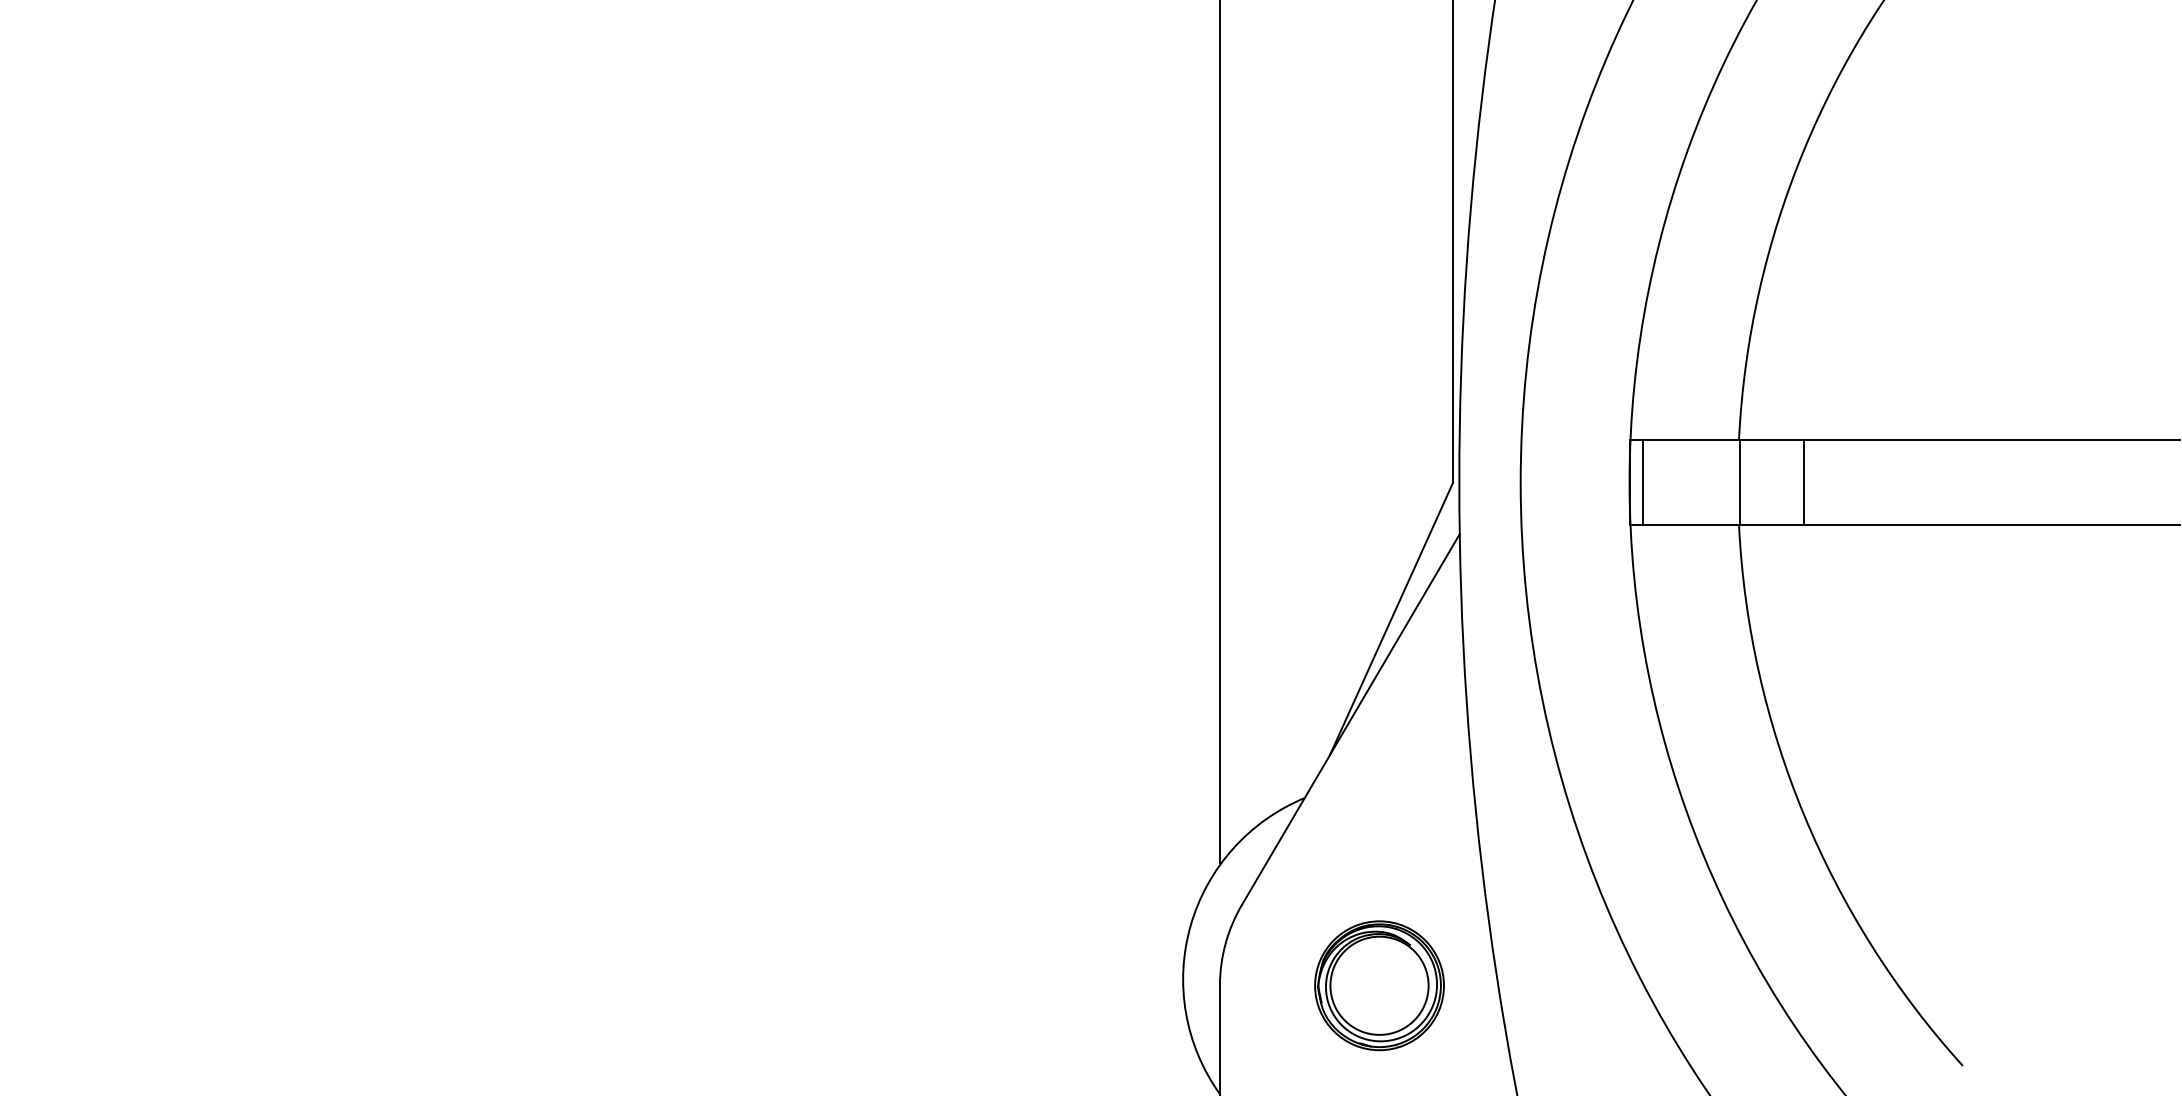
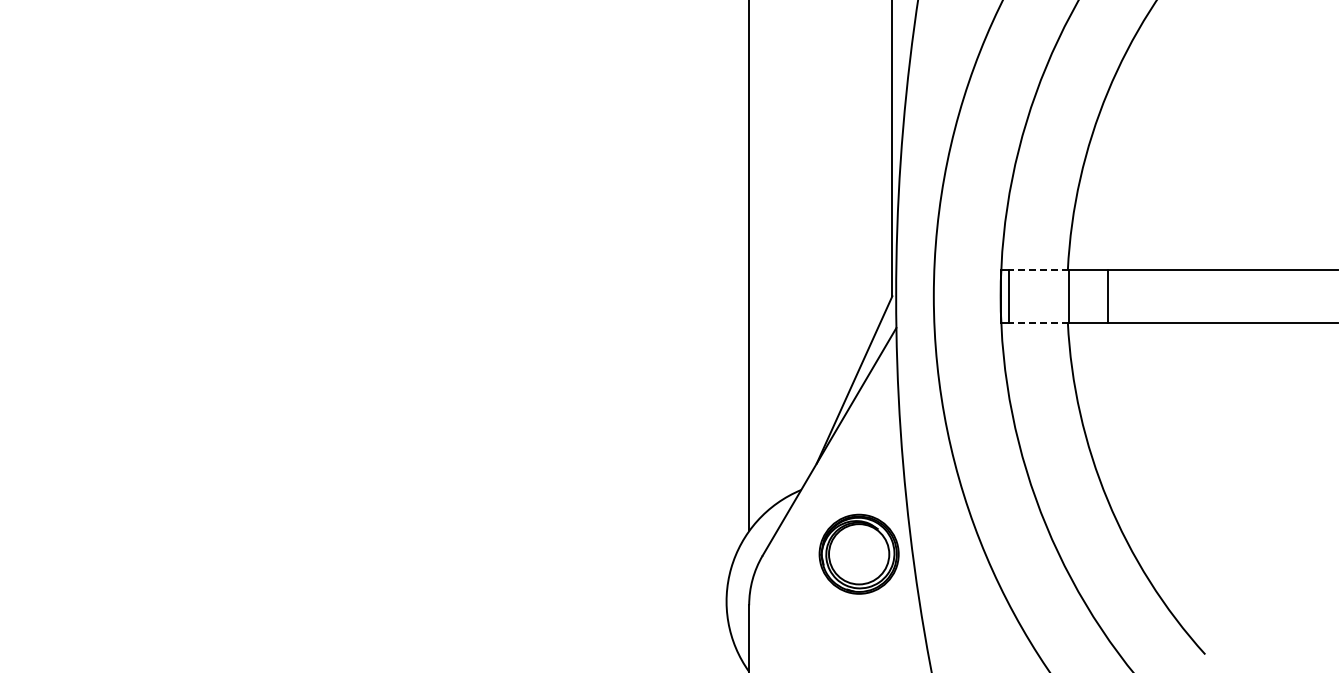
line: (1691, 438) -> (1038, 269), solid -> dashed
line: (1691, 525) -> (1038, 322), solid -> dashed
part: (1378, 984) -> (858, 553), moved

